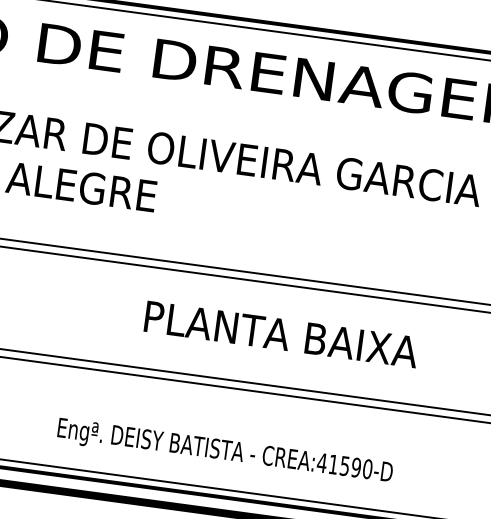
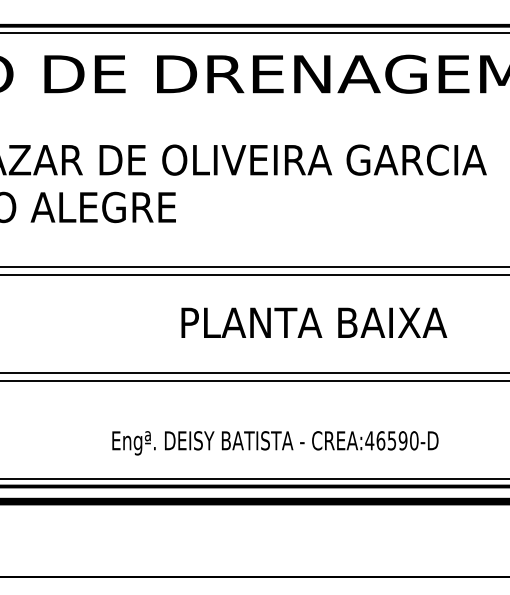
text: (333, 464) -> (380, 440), CREA:41590-D -> CREA:46590-D

